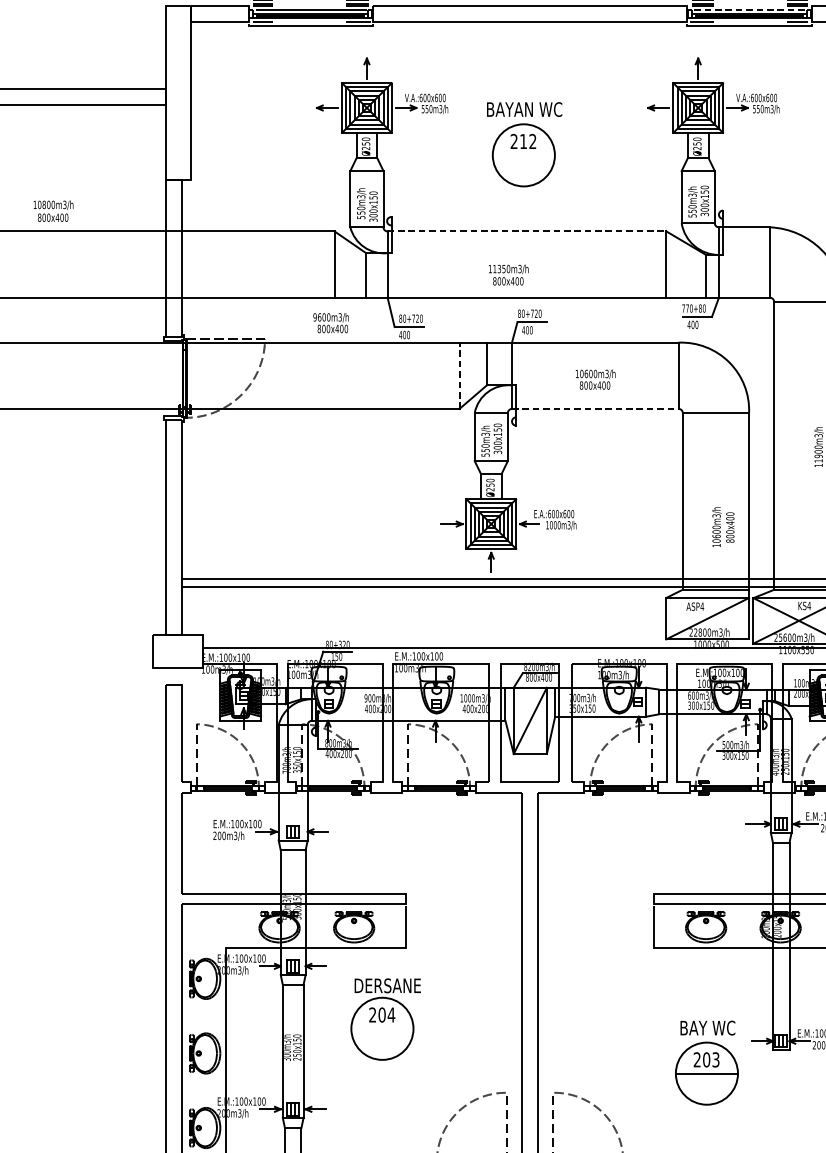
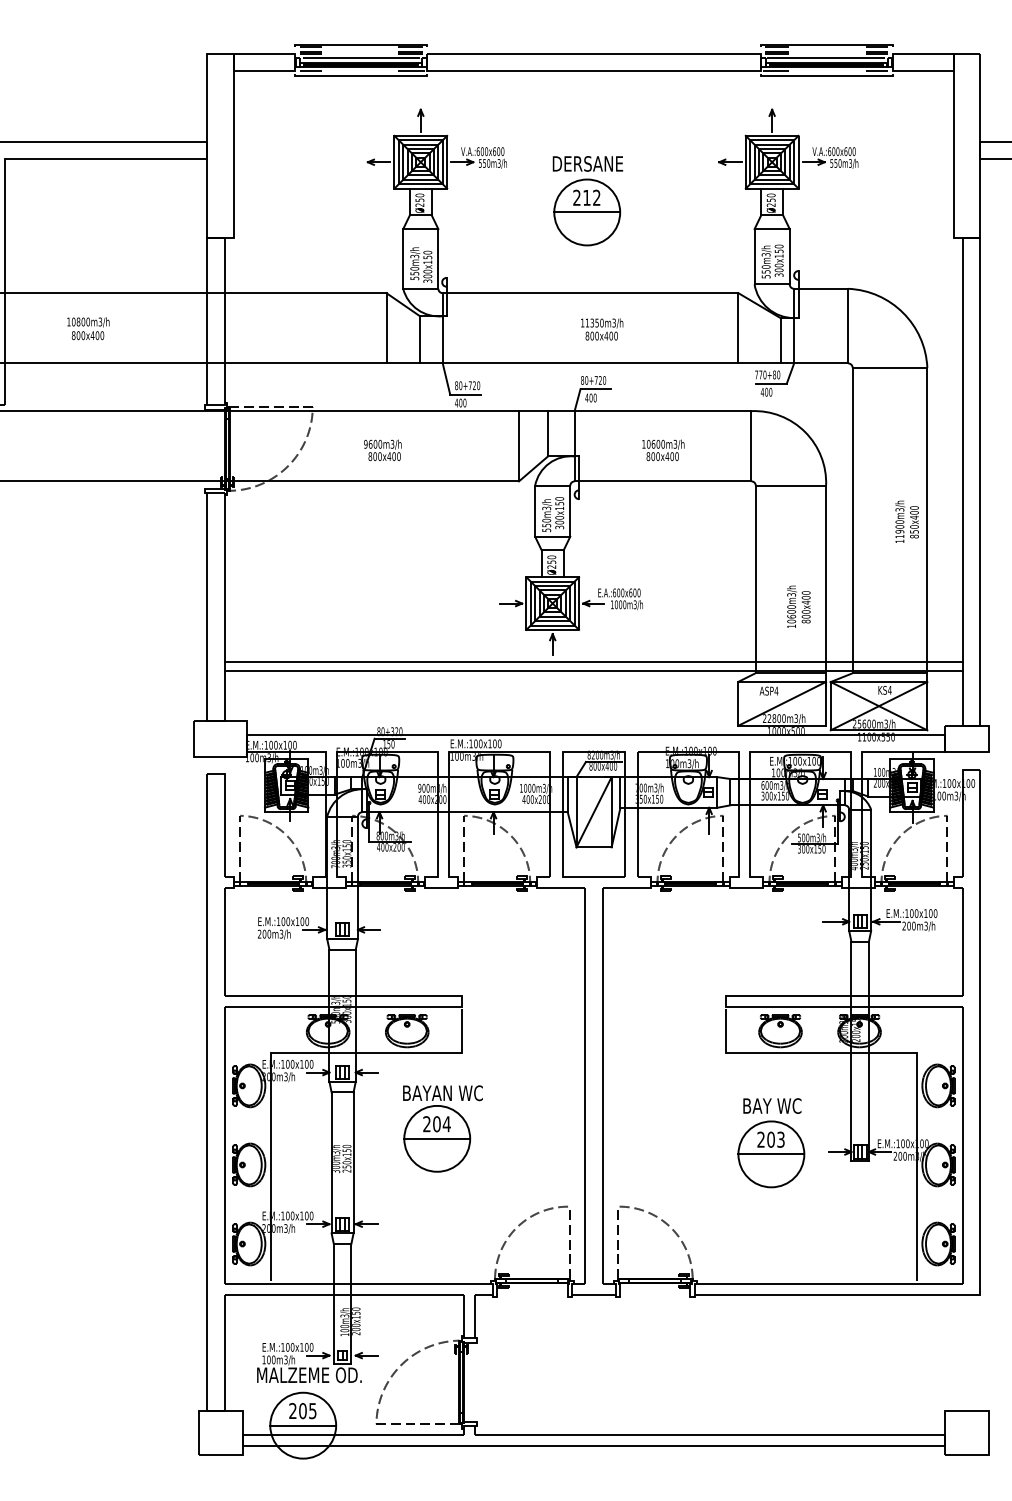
line: (749, 10) -> (826, 58), dashed -> solid
text: (524, 109) -> (587, 163), BAYAN WC -> DERSANE
line: (524, 155) -> (587, 212), added
text: (53, 211) -> (88, 328), moved
line: (526, 231) -> (590, 293), dashed -> solid
text: (509, 275) -> (602, 329), moved
text: (330, 323) -> (382, 450), moved
line: (459, 375) -> (519, 445), dashed -> solid
line: (595, 409) -> (663, 481), dashed -> solid
text: (387, 986) -> (442, 1093), DERSANE -> BAYAN WC
line: (382, 1028) -> (437, 1138), added
part: (707, 1063) -> (771, 1143), moved

